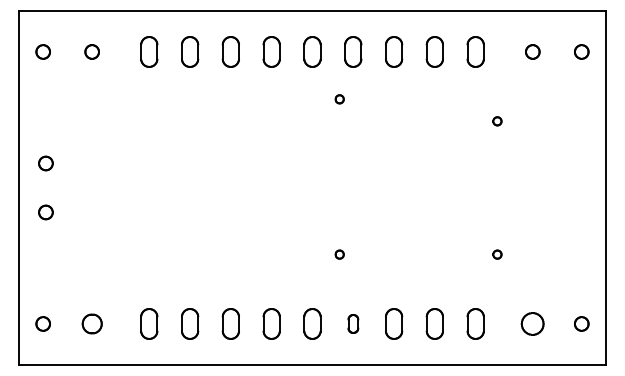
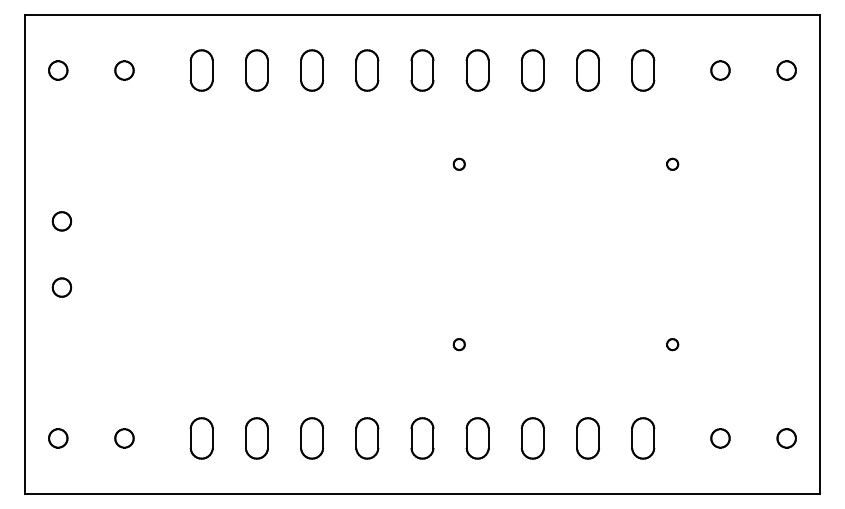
part: (339, 99) -> (459, 164), moved
part: (91, 323) -> (123, 437), size x0.71
part: (353, 323) -> (477, 437), size x1.67
part: (532, 323) -> (720, 437), size x0.62

